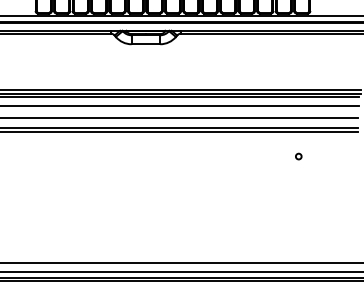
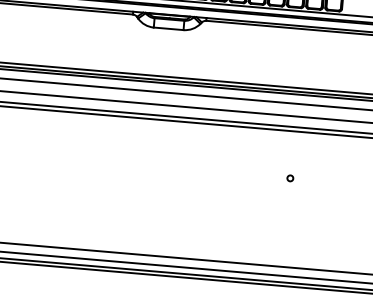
circle: (298, 156) -> (290, 178), moved

